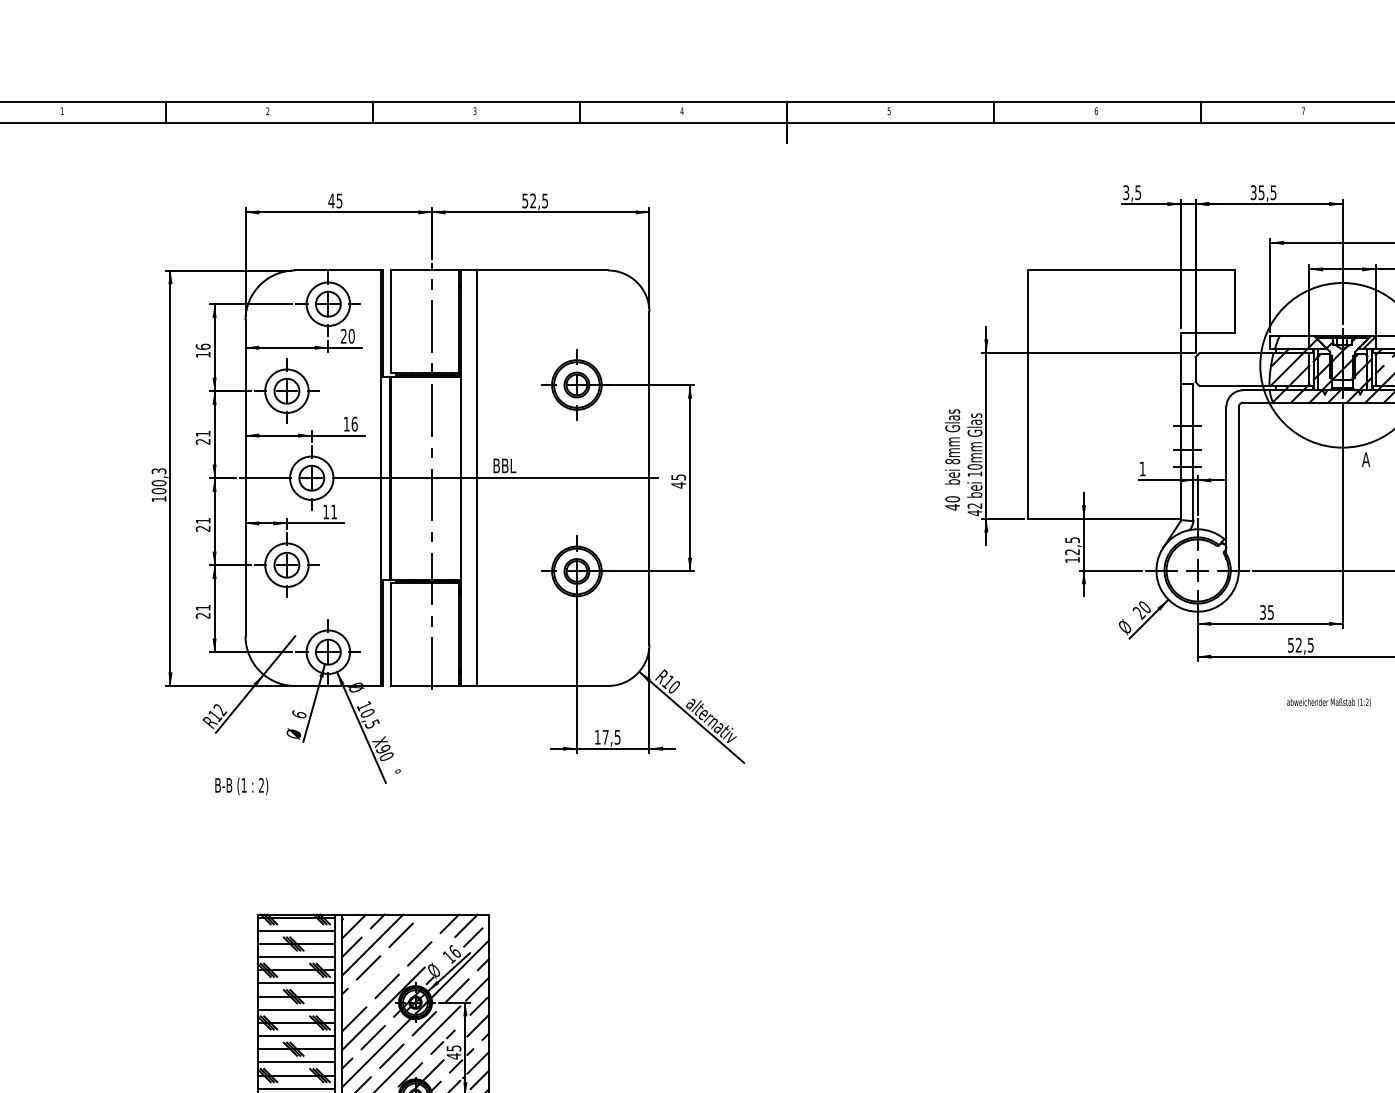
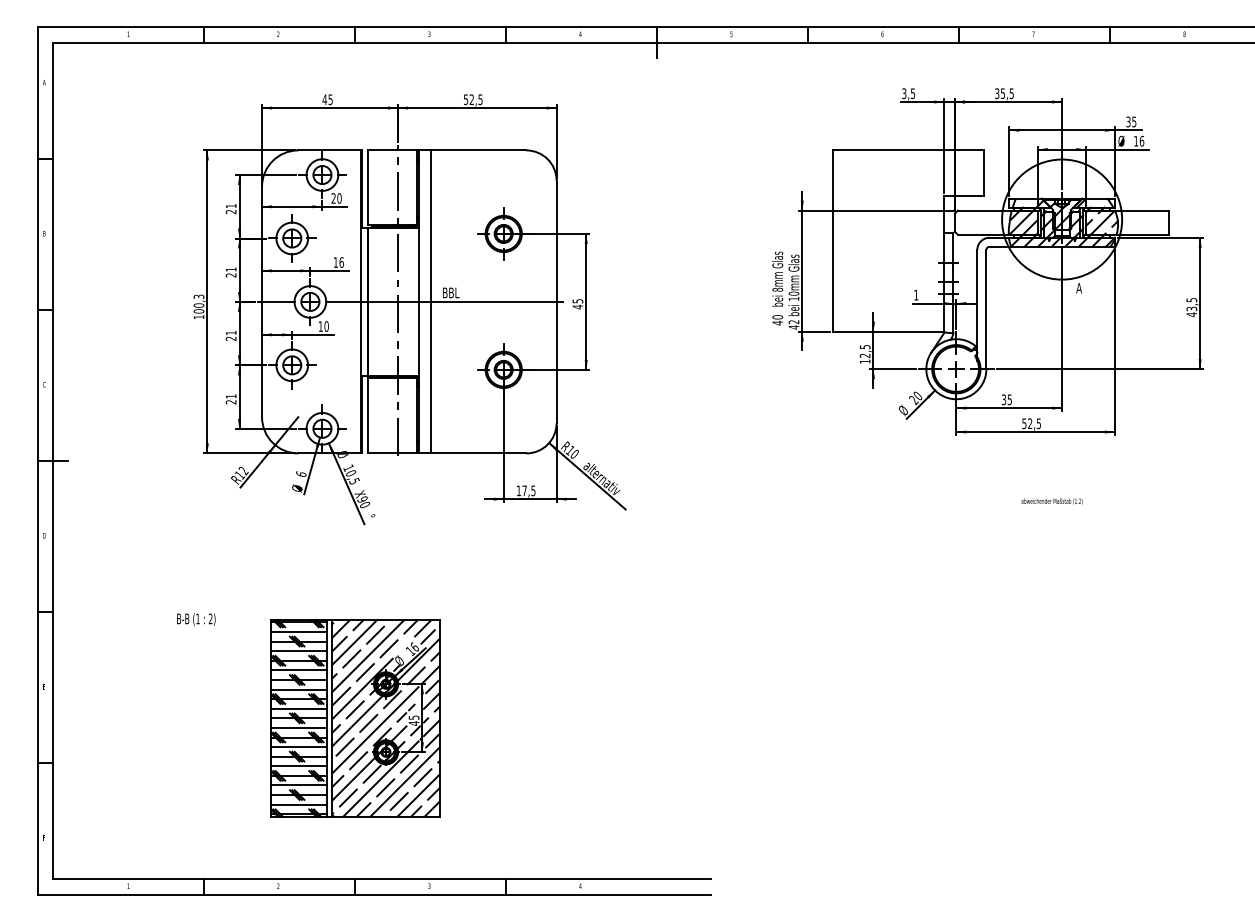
text: (202, 350) -> (230, 208), 16 -> 21
text: (333, 511) -> (326, 326), 11 -> 10
part: (1328, 702) -> (1051, 501), moved
text: (242, 786) -> (196, 619), moved
line: (391, 963) -> (368, 655), added

